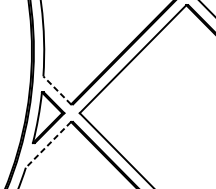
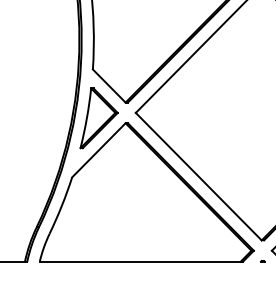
line: (56, 89) -> (108, 85), dashed -> solid
line: (48, 145) -> (98, 150), dashed -> solid

